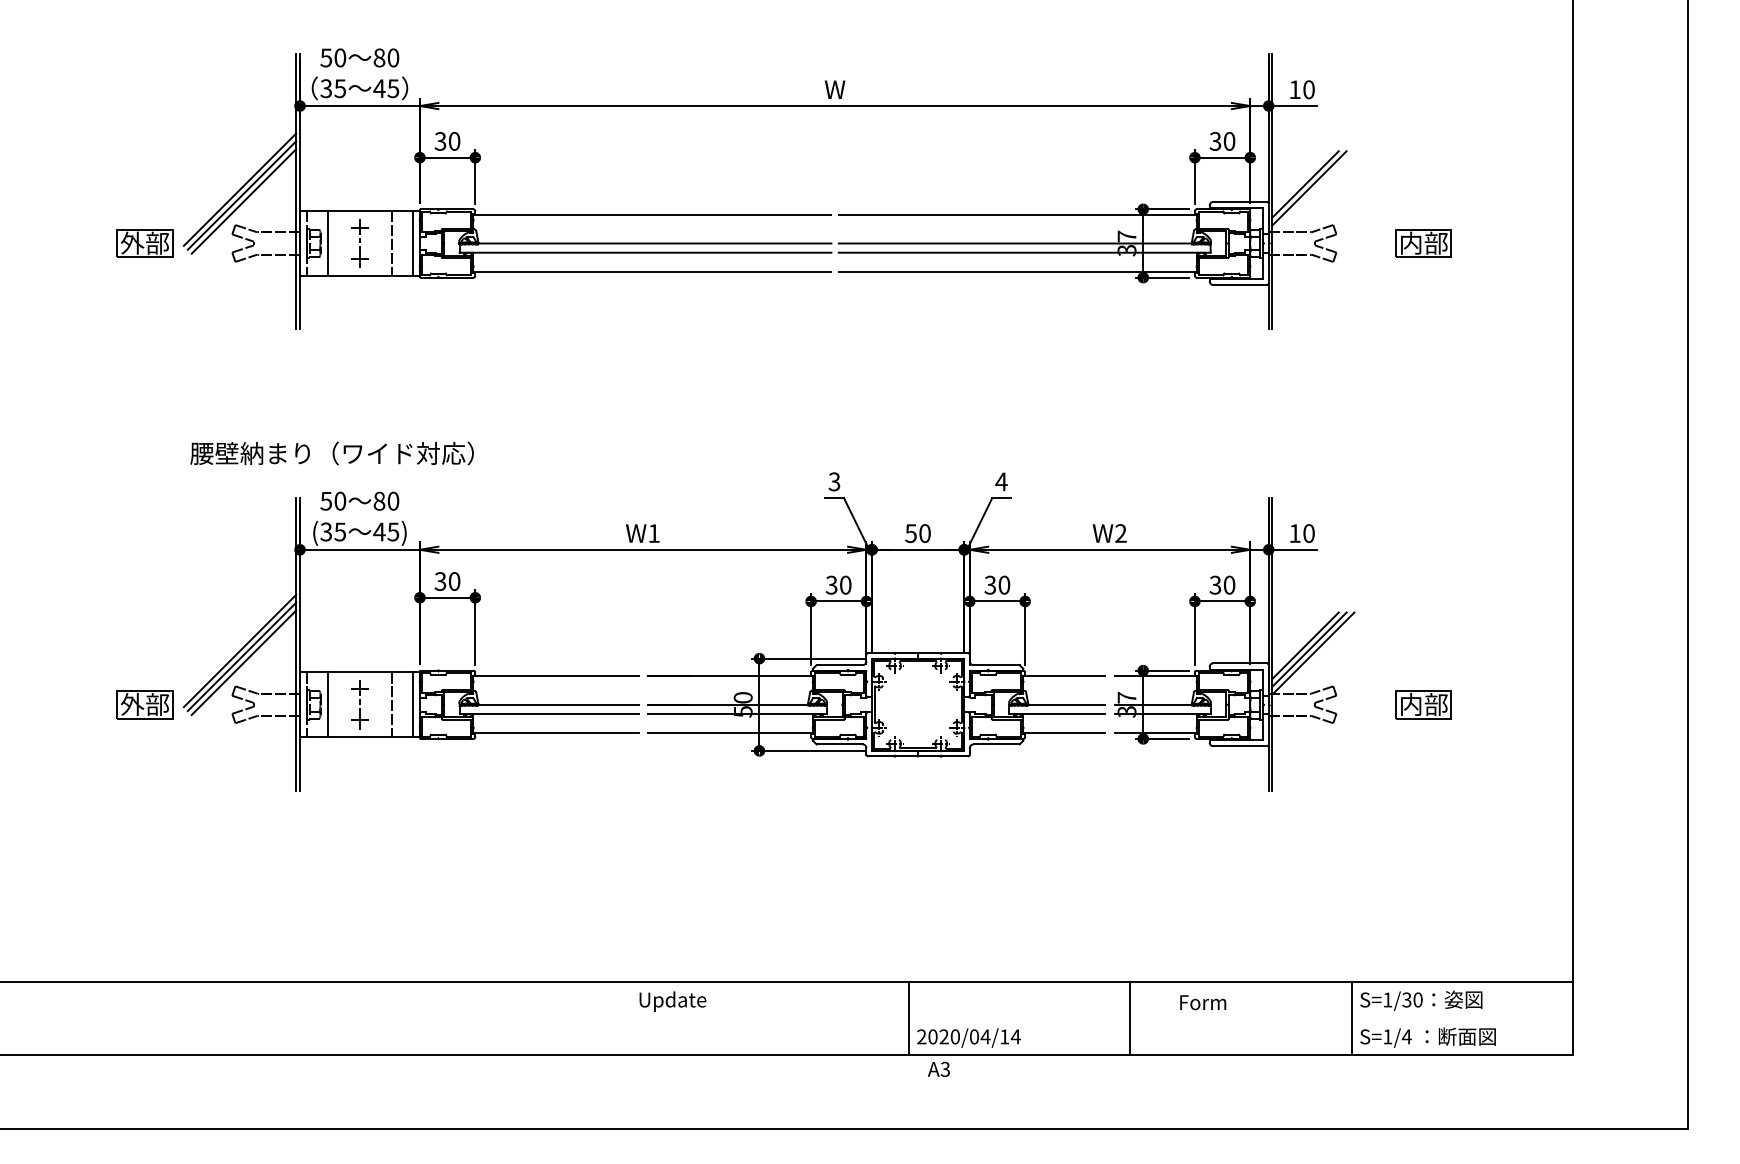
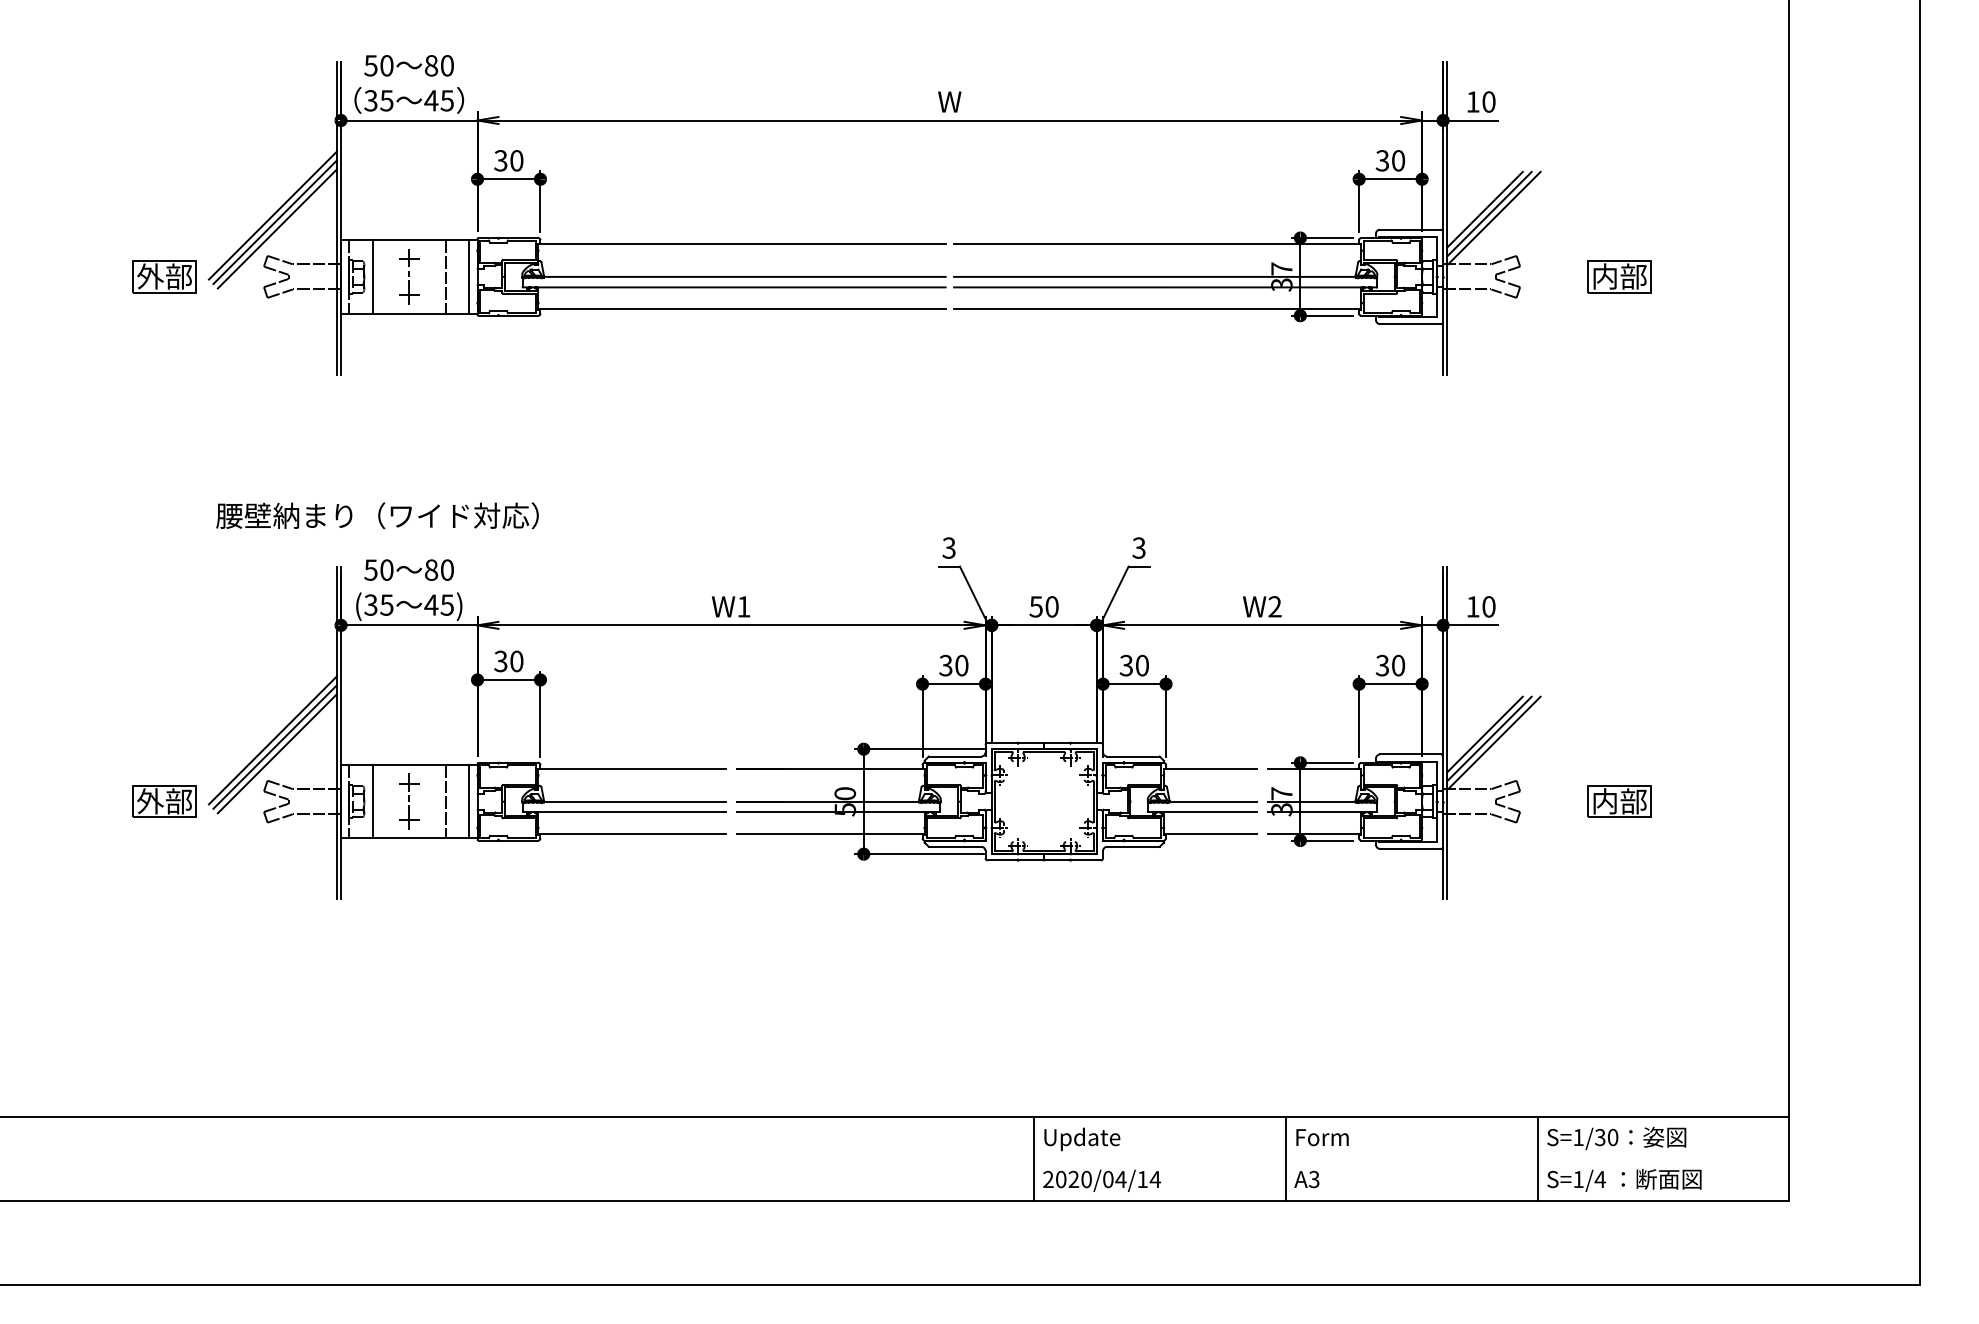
line: (1313, 191) -> (1494, 217), added
text: (1001, 481) -> (1139, 547), 4 -> 3
text: (673, 1001) -> (1082, 1139), moved
text: (1203, 1002) -> (1322, 1137), moved
text: (938, 1069) -> (1306, 1179), moved

